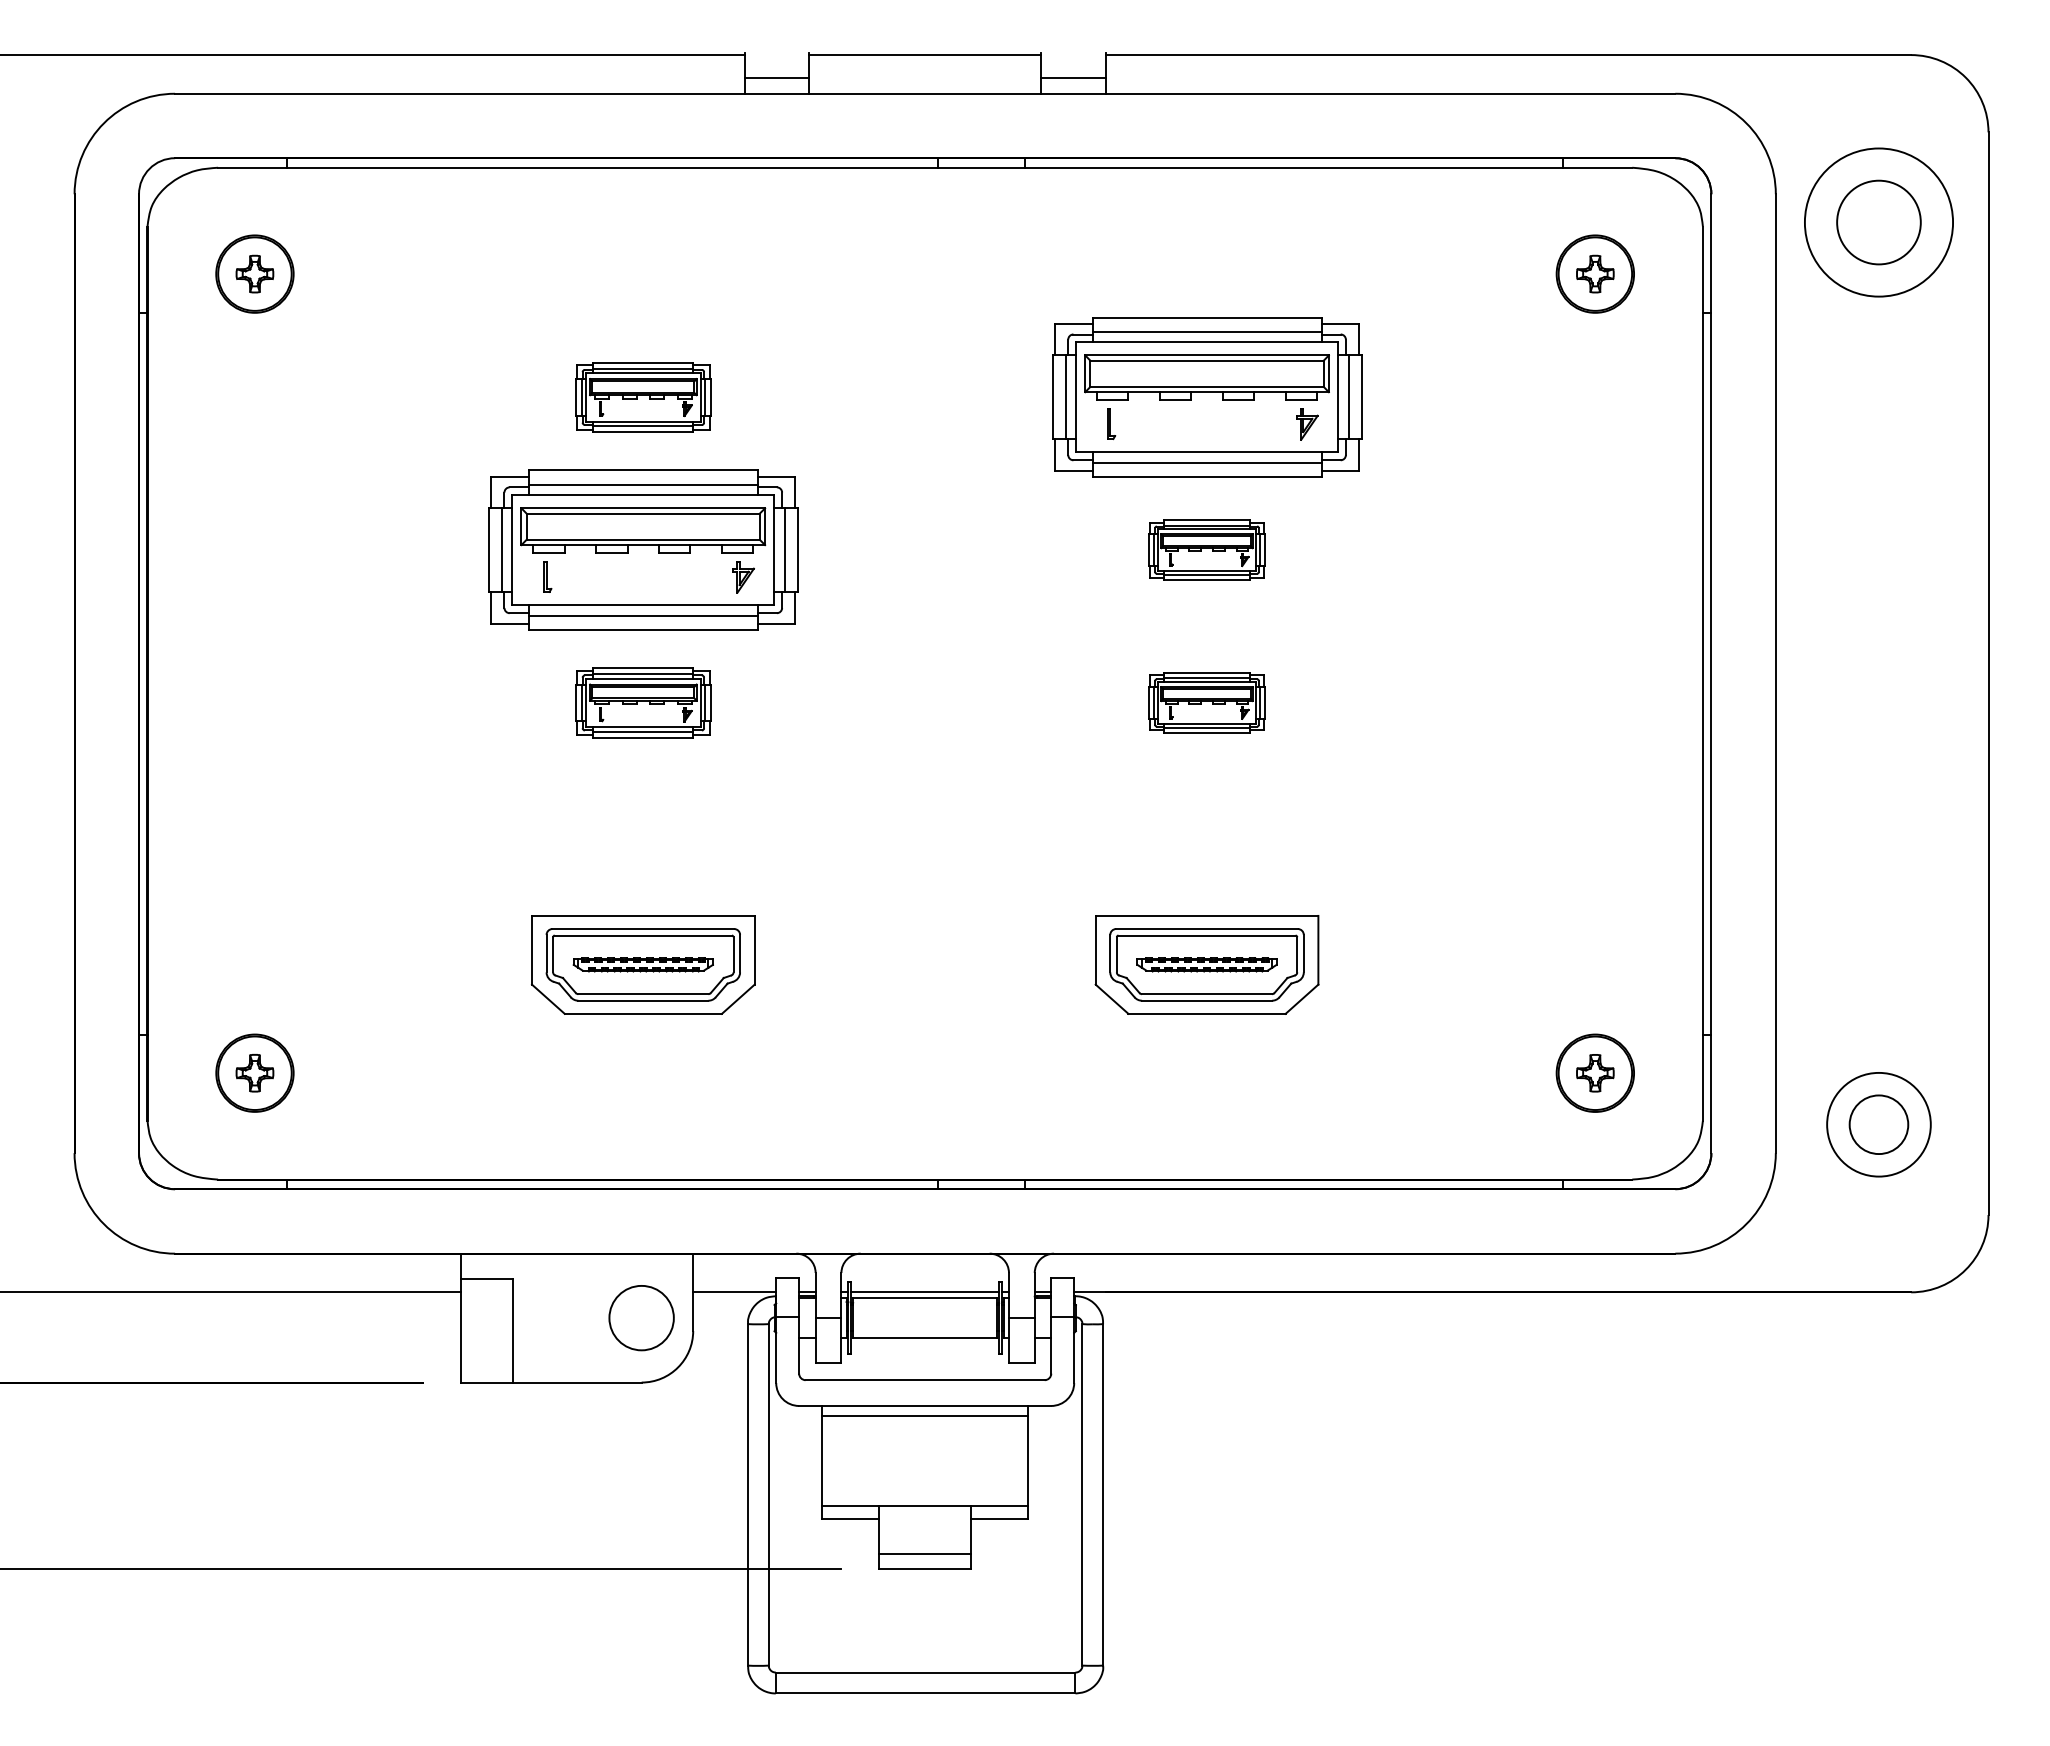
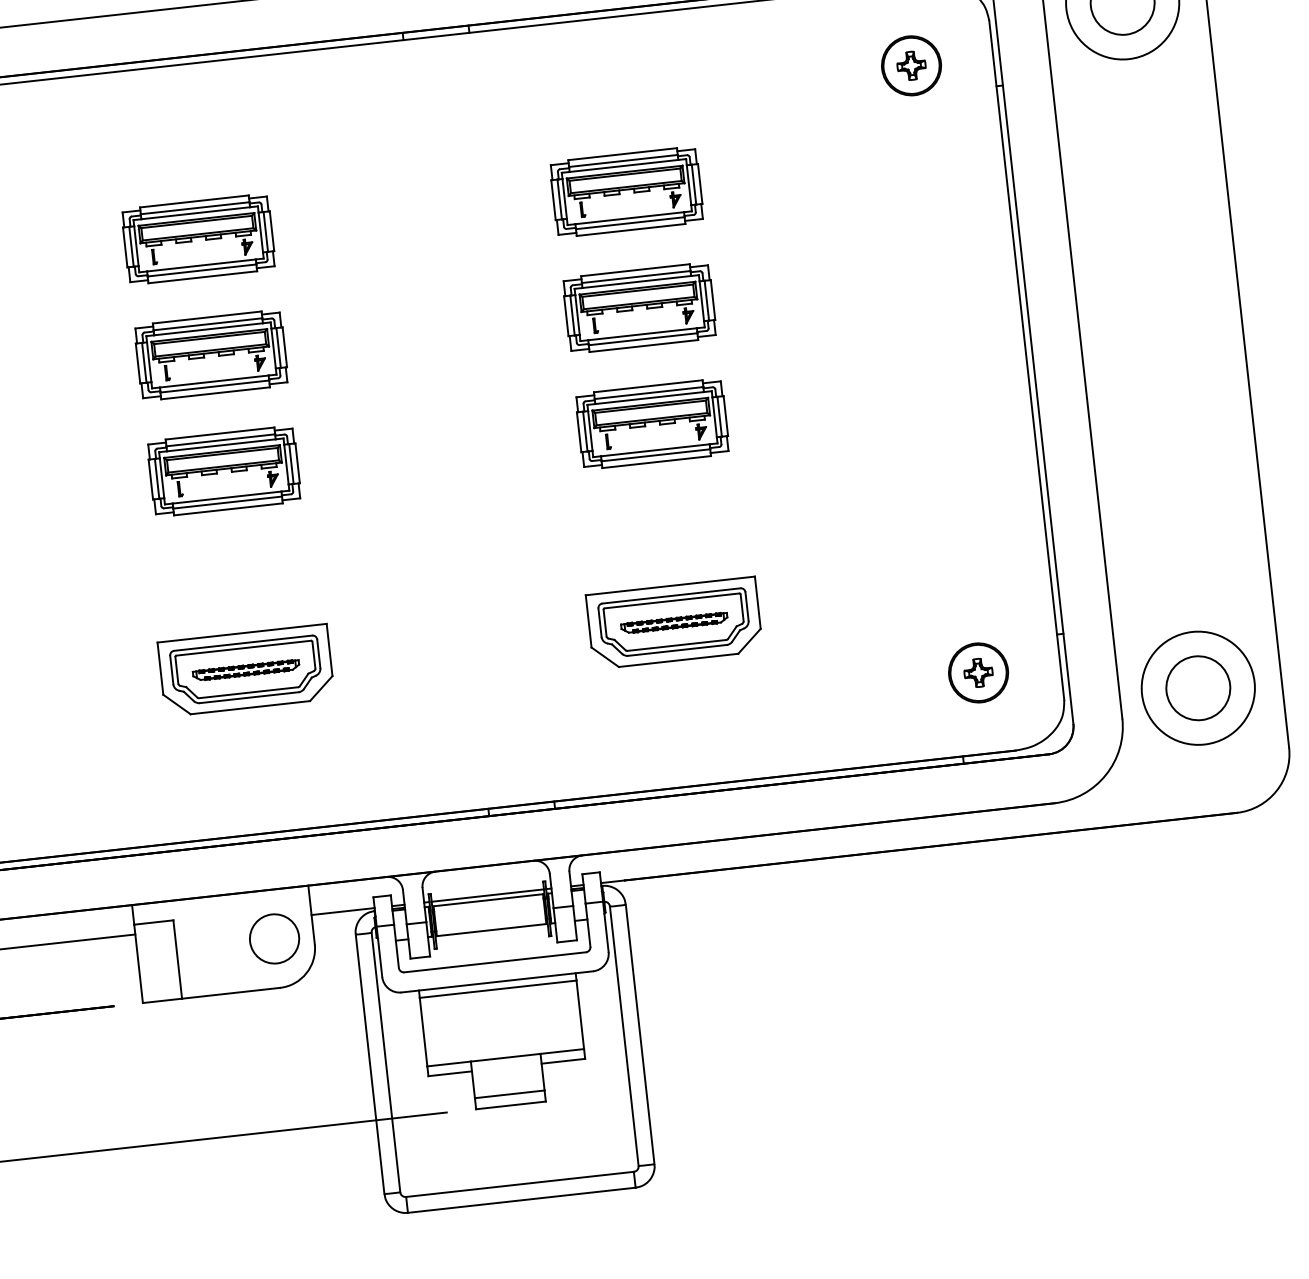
part: (643, 397) -> (198, 239), size x1.43
part: (1206, 397) -> (626, 192), size x0.62
part: (643, 549) -> (211, 354), size x0.62
part: (1206, 549) -> (639, 307), size x1.67
part: (643, 702) -> (224, 471), size x1.43
part: (1206, 702) -> (652, 423), size x1.67
circle: (1878, 1124) -> (1197, 688), size x1.43
circle: (1878, 1124) -> (1197, 688), size x1.43

